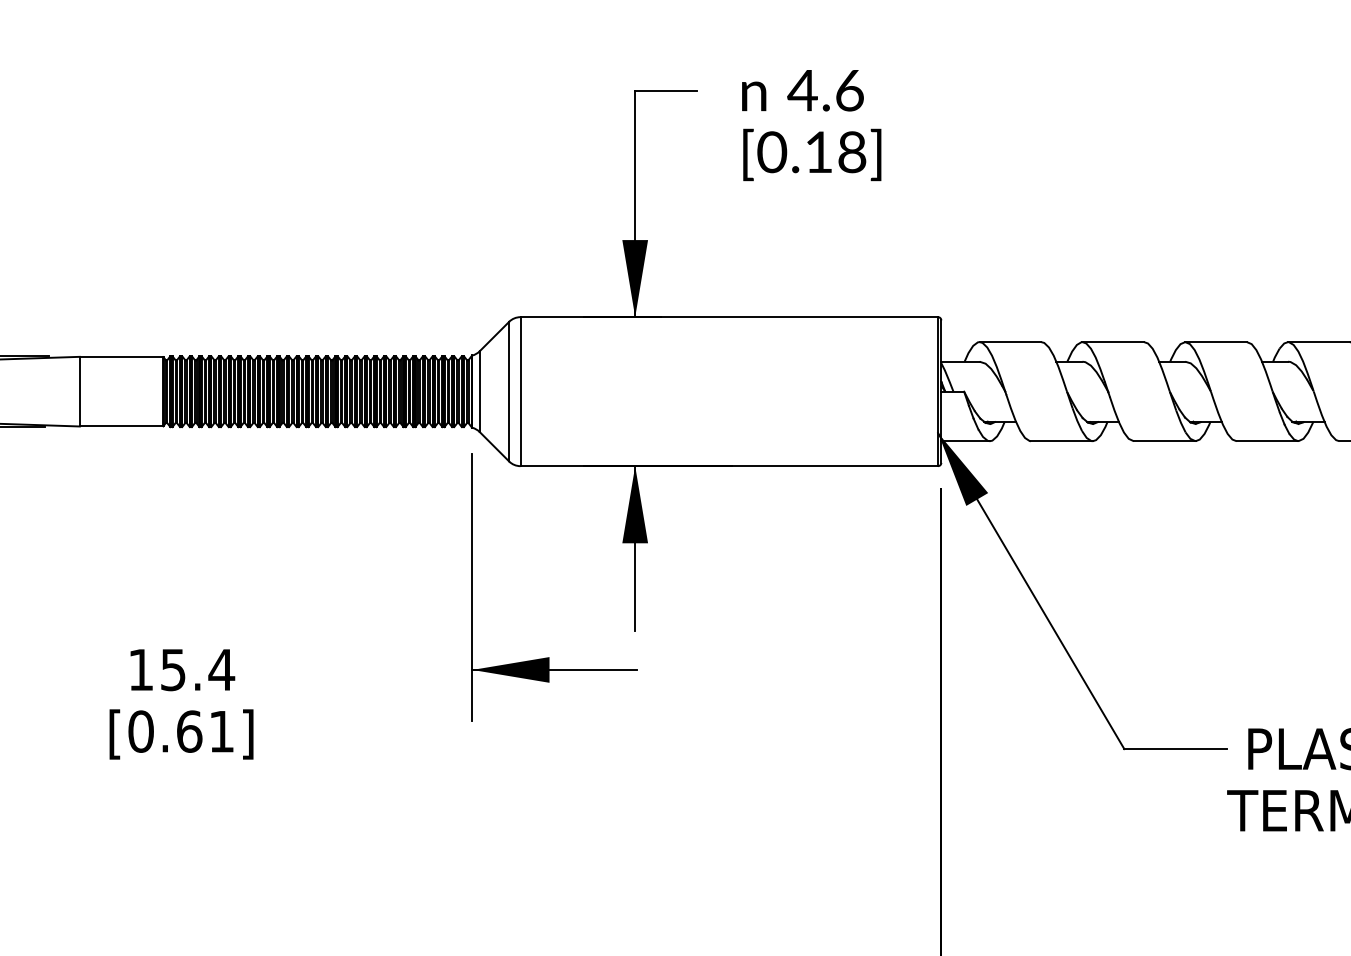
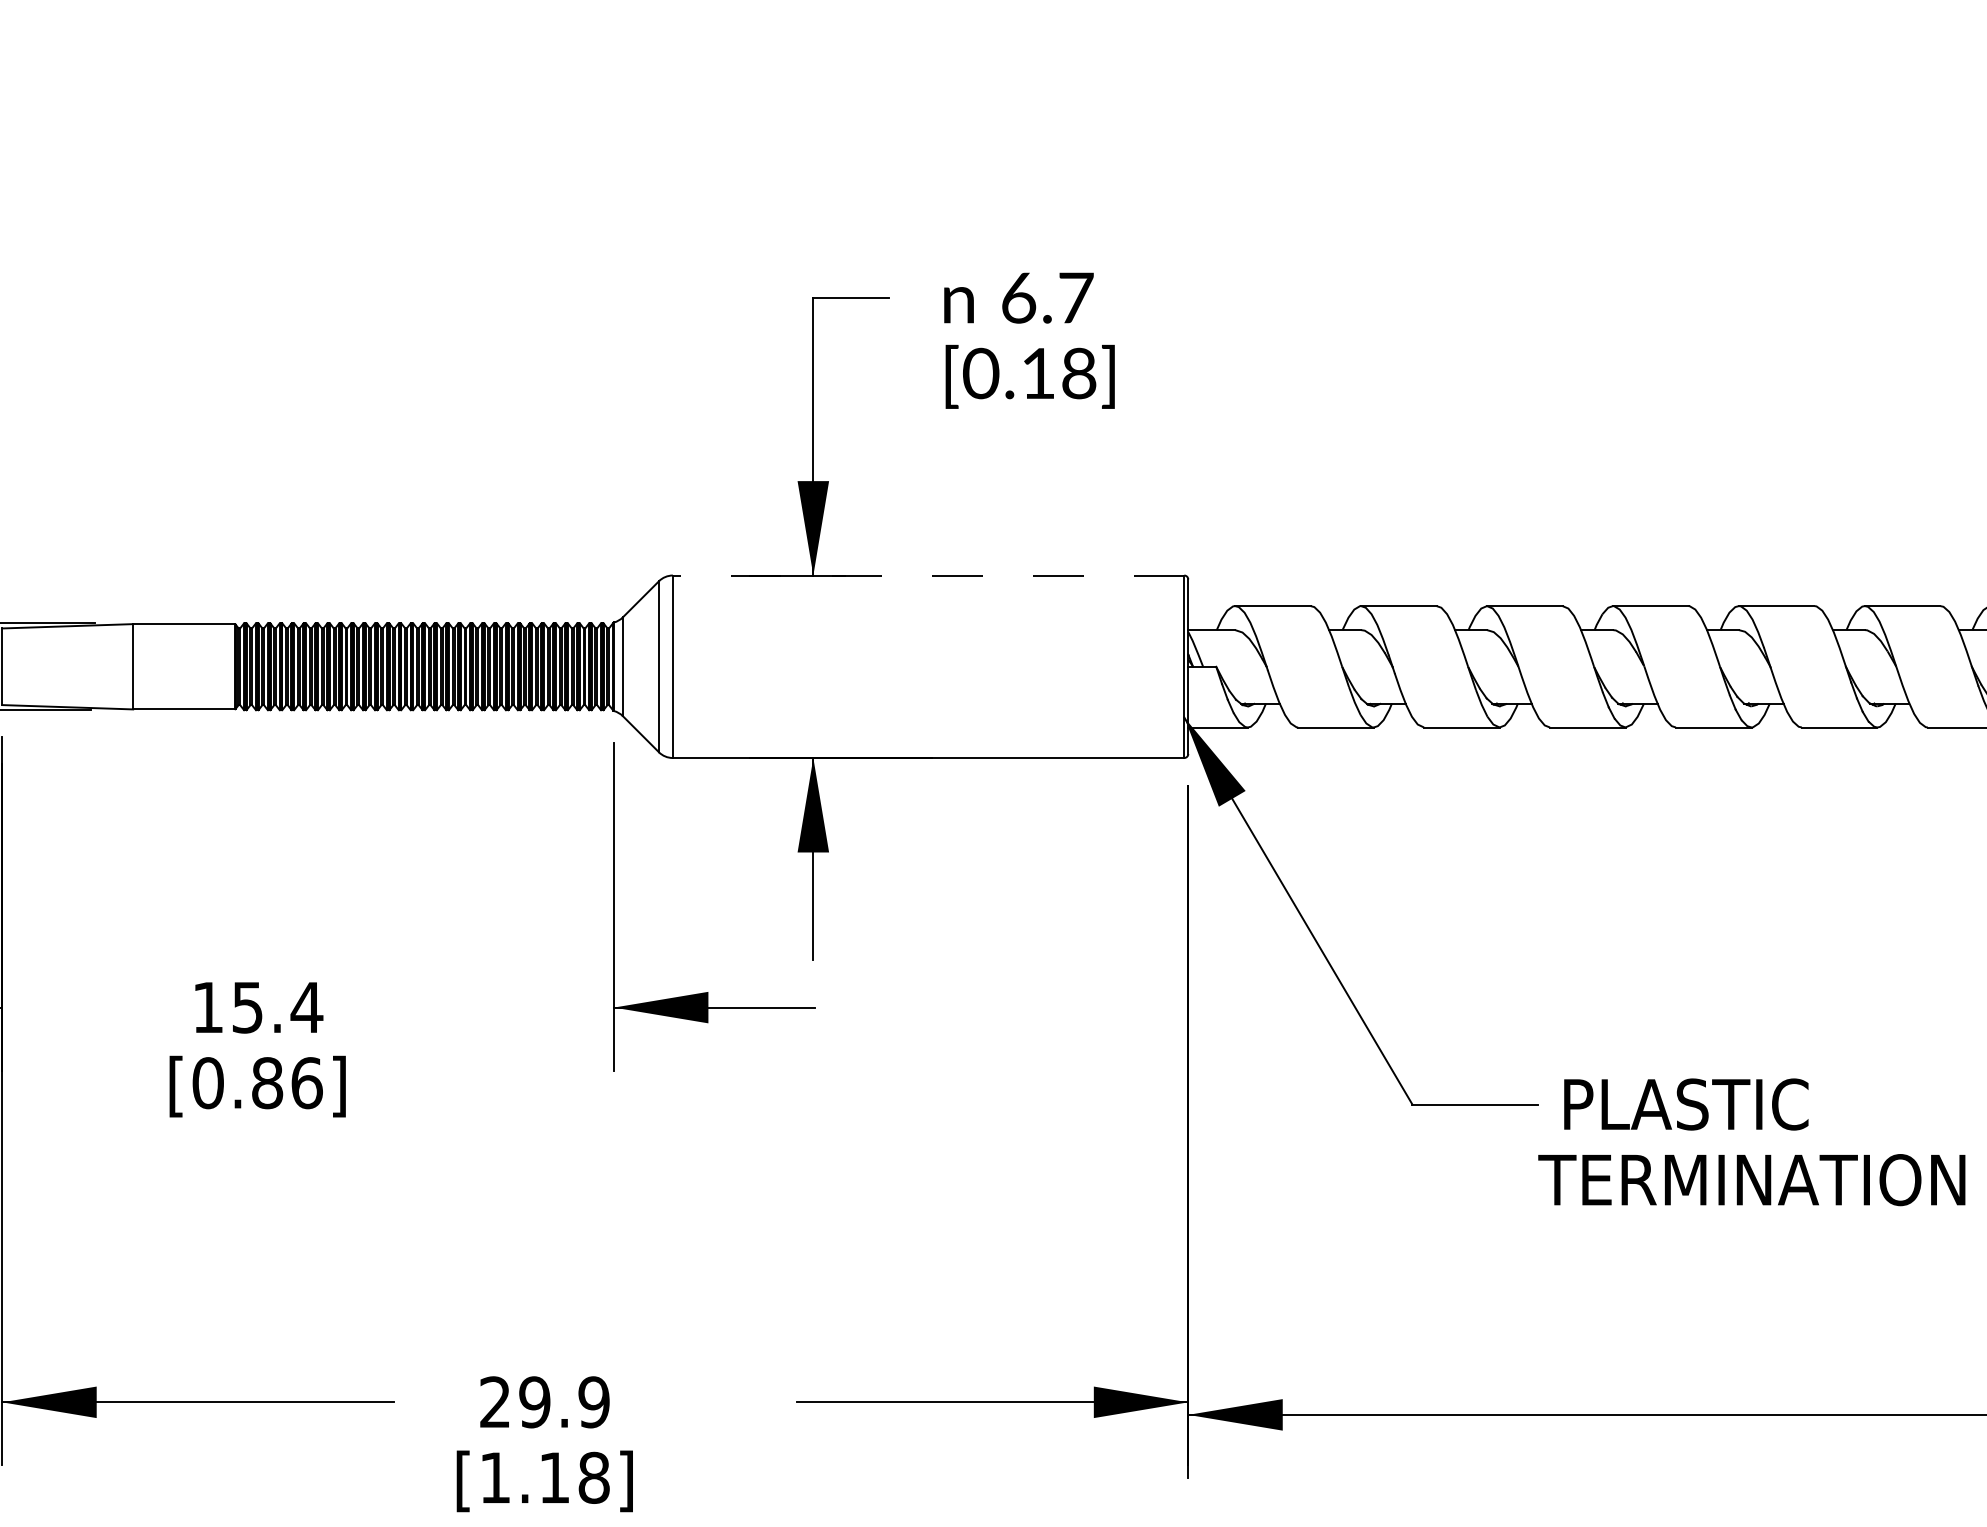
text: (825, 90) -> (1046, 297), 4.6 -> 6.7
line: (729, 317) -> (928, 575), solid -> dashed
text: (205, 731) -> (287, 1083), [0.61] -> [0.86]

